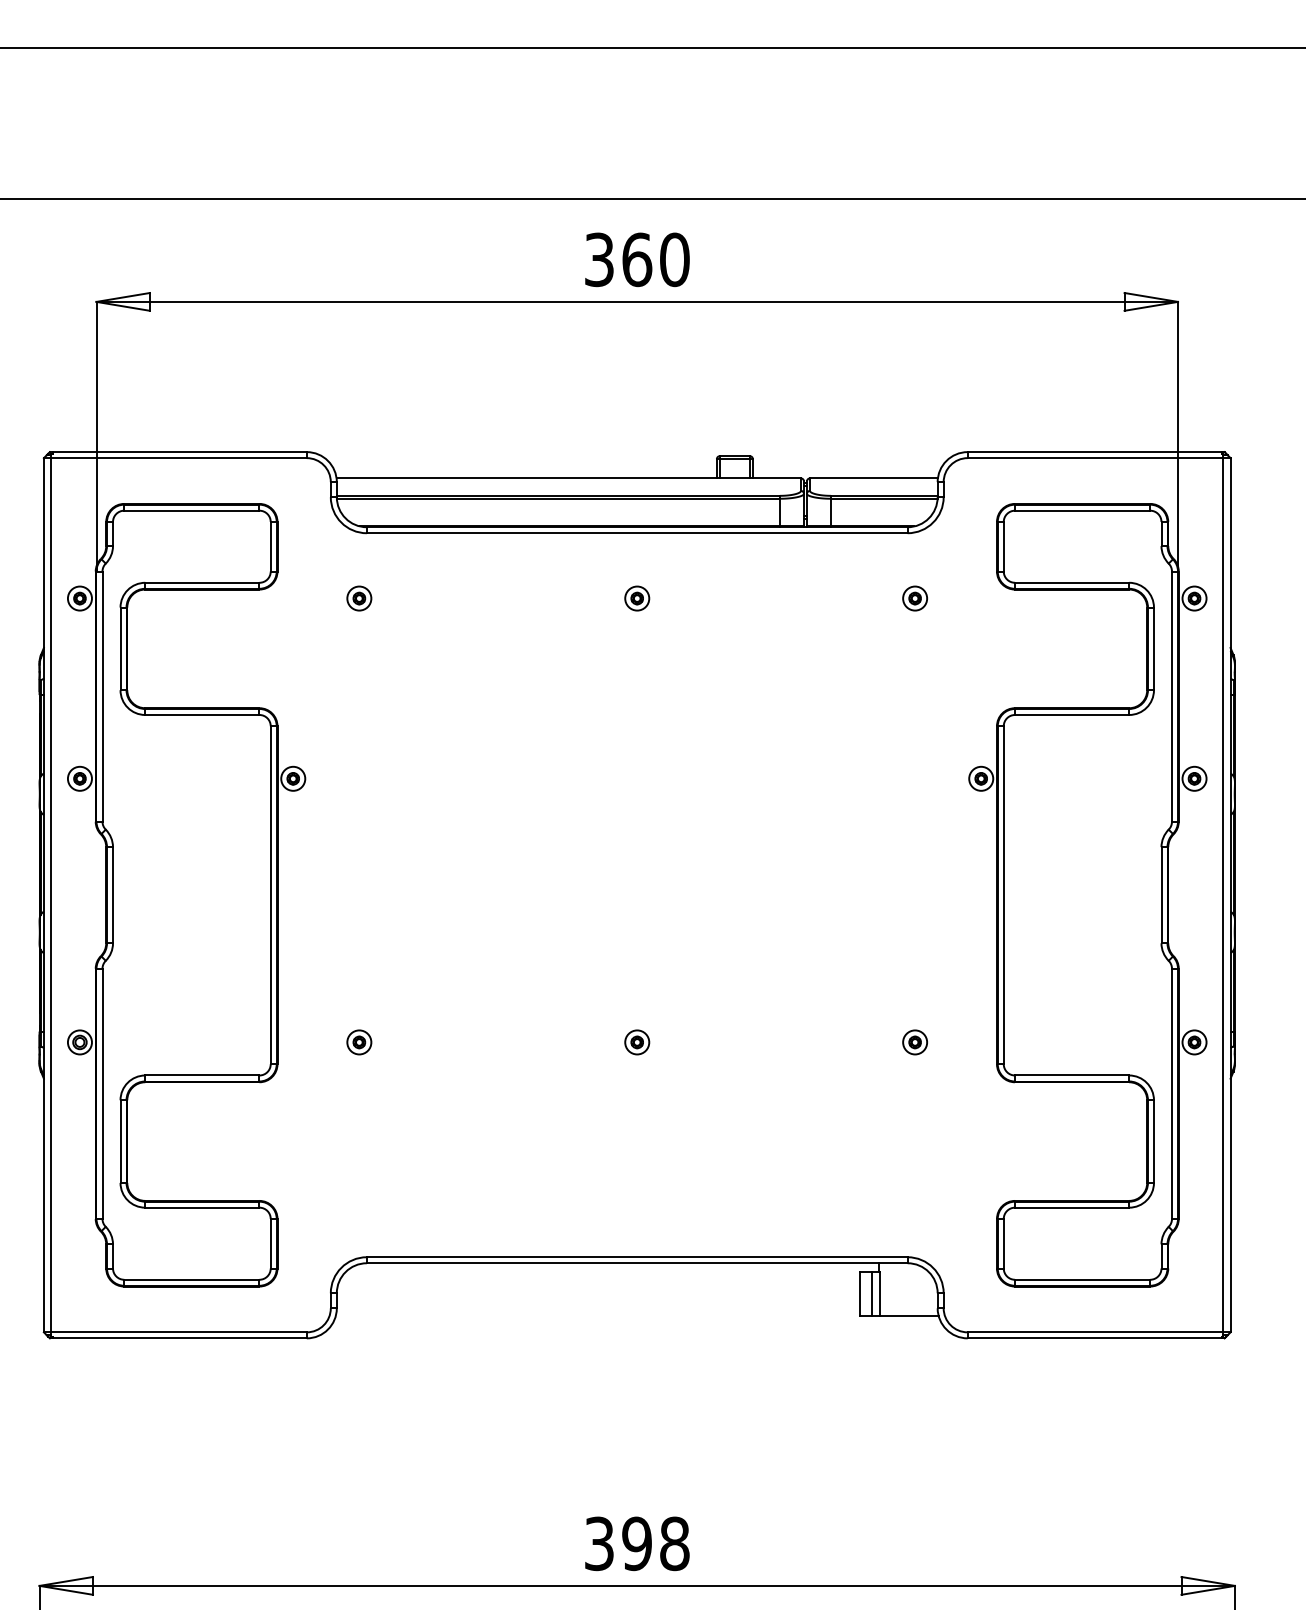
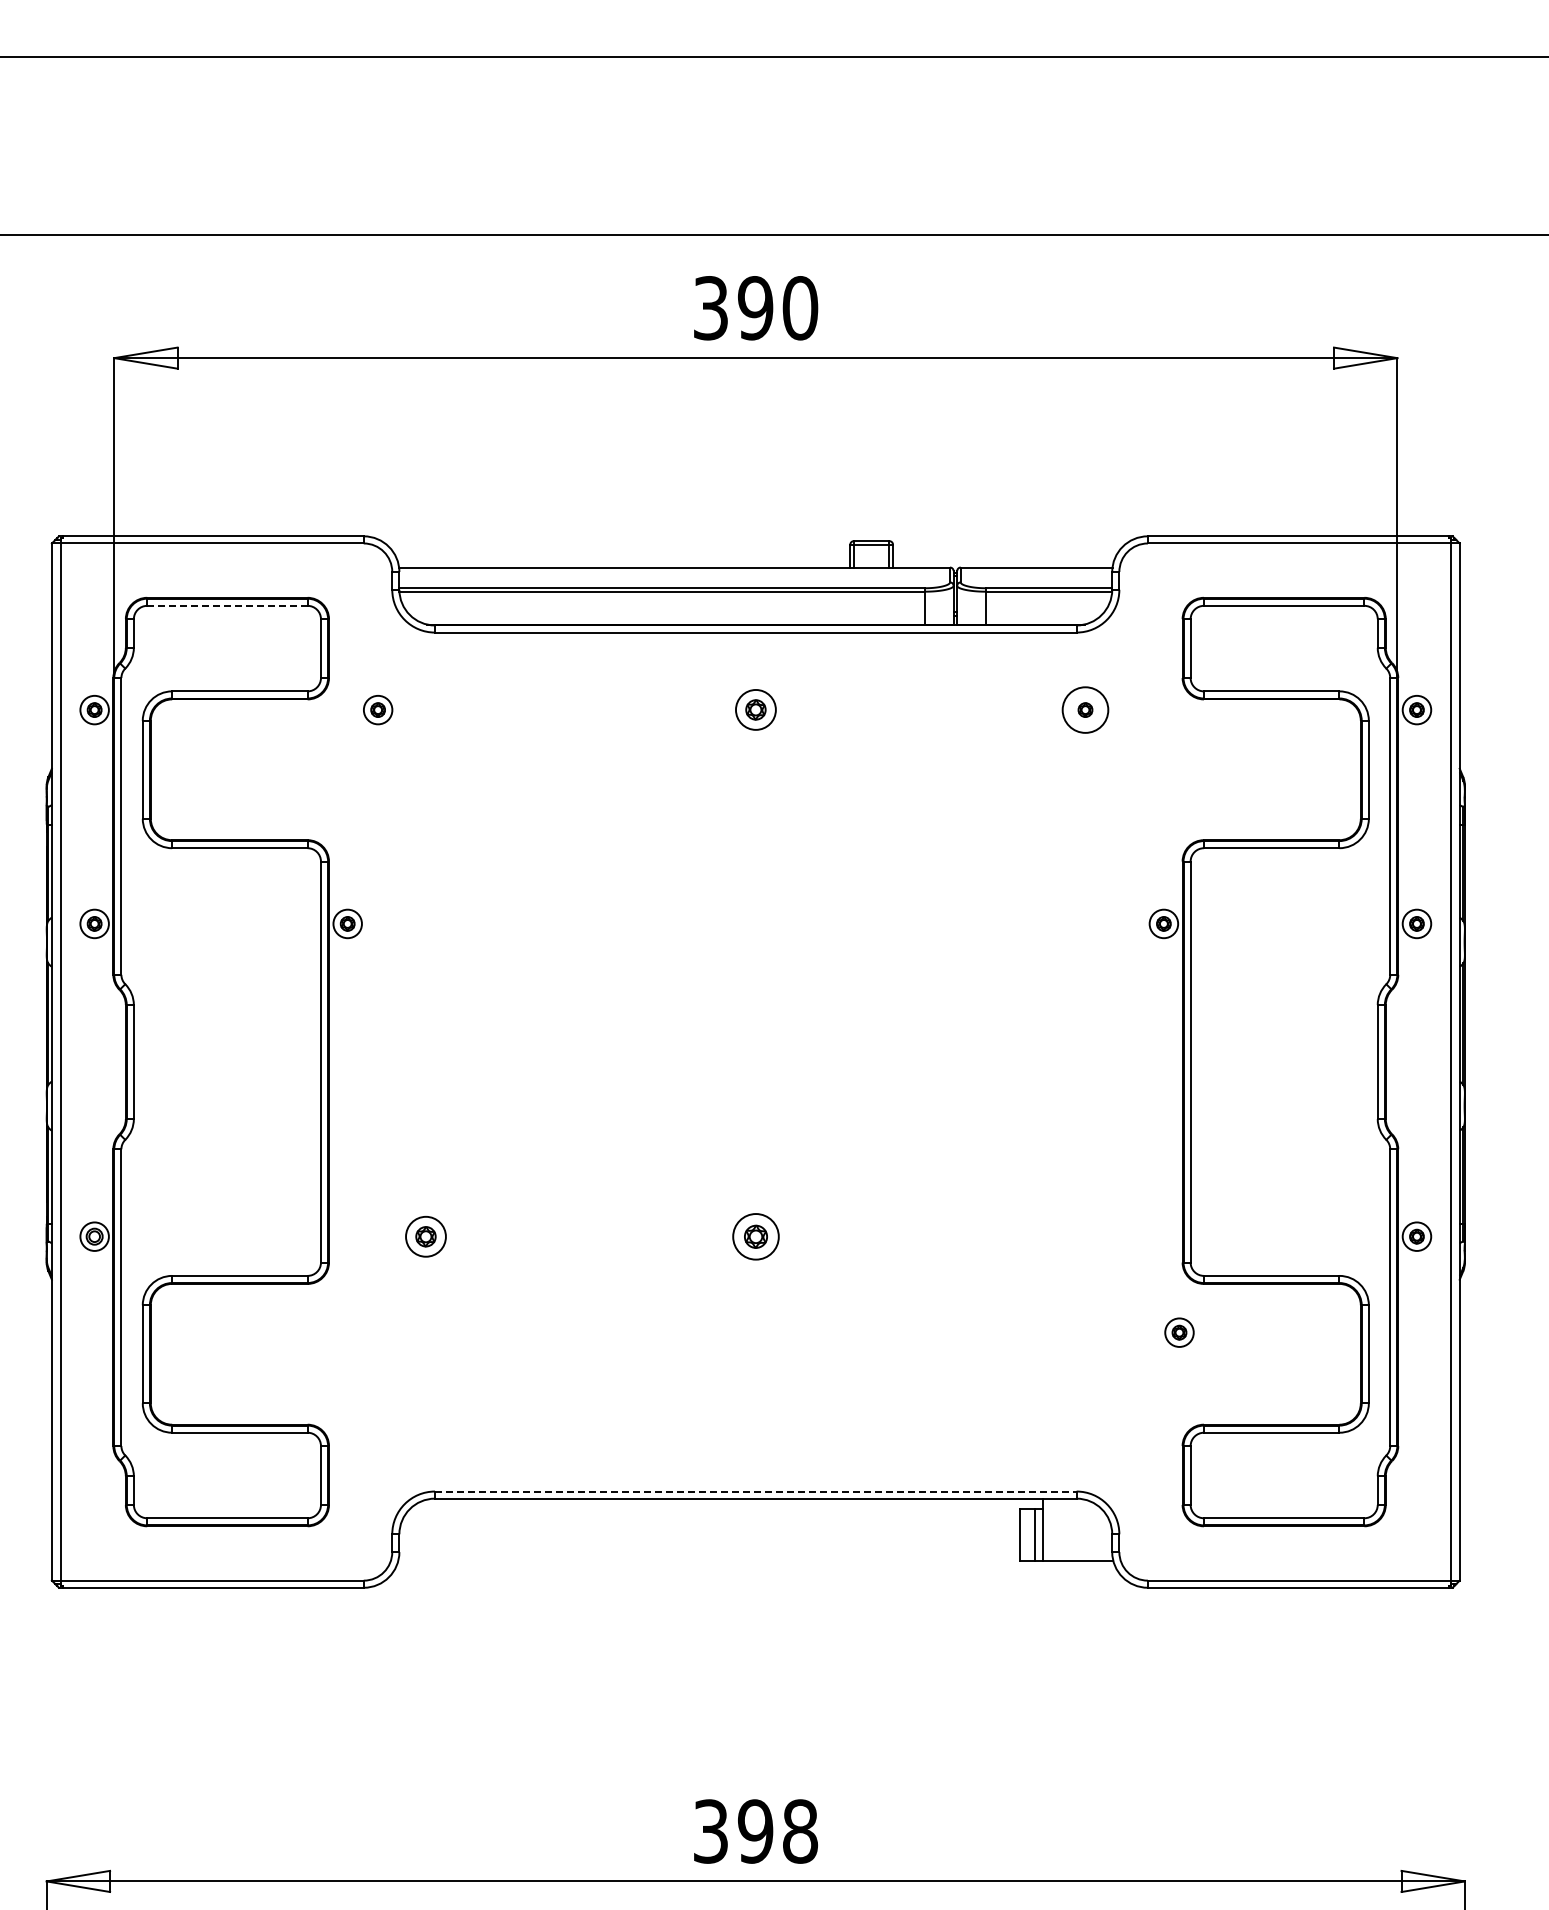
text: (636, 260) -> (755, 308), 360 -> 390
line: (191, 510) -> (226, 605), solid -> dashed
part: (359, 598) -> (378, 710), moved
part: (636, 598) -> (755, 710), size x1.4
circle: (915, 598) -> (1085, 709), size x1.6
part: (359, 1042) -> (426, 1236), size x1.4
part: (636, 1042) -> (755, 1236), size x1.6
part: (915, 1042) -> (1179, 1332), moved
line: (636, 1257) -> (755, 1491), solid -> dashed

